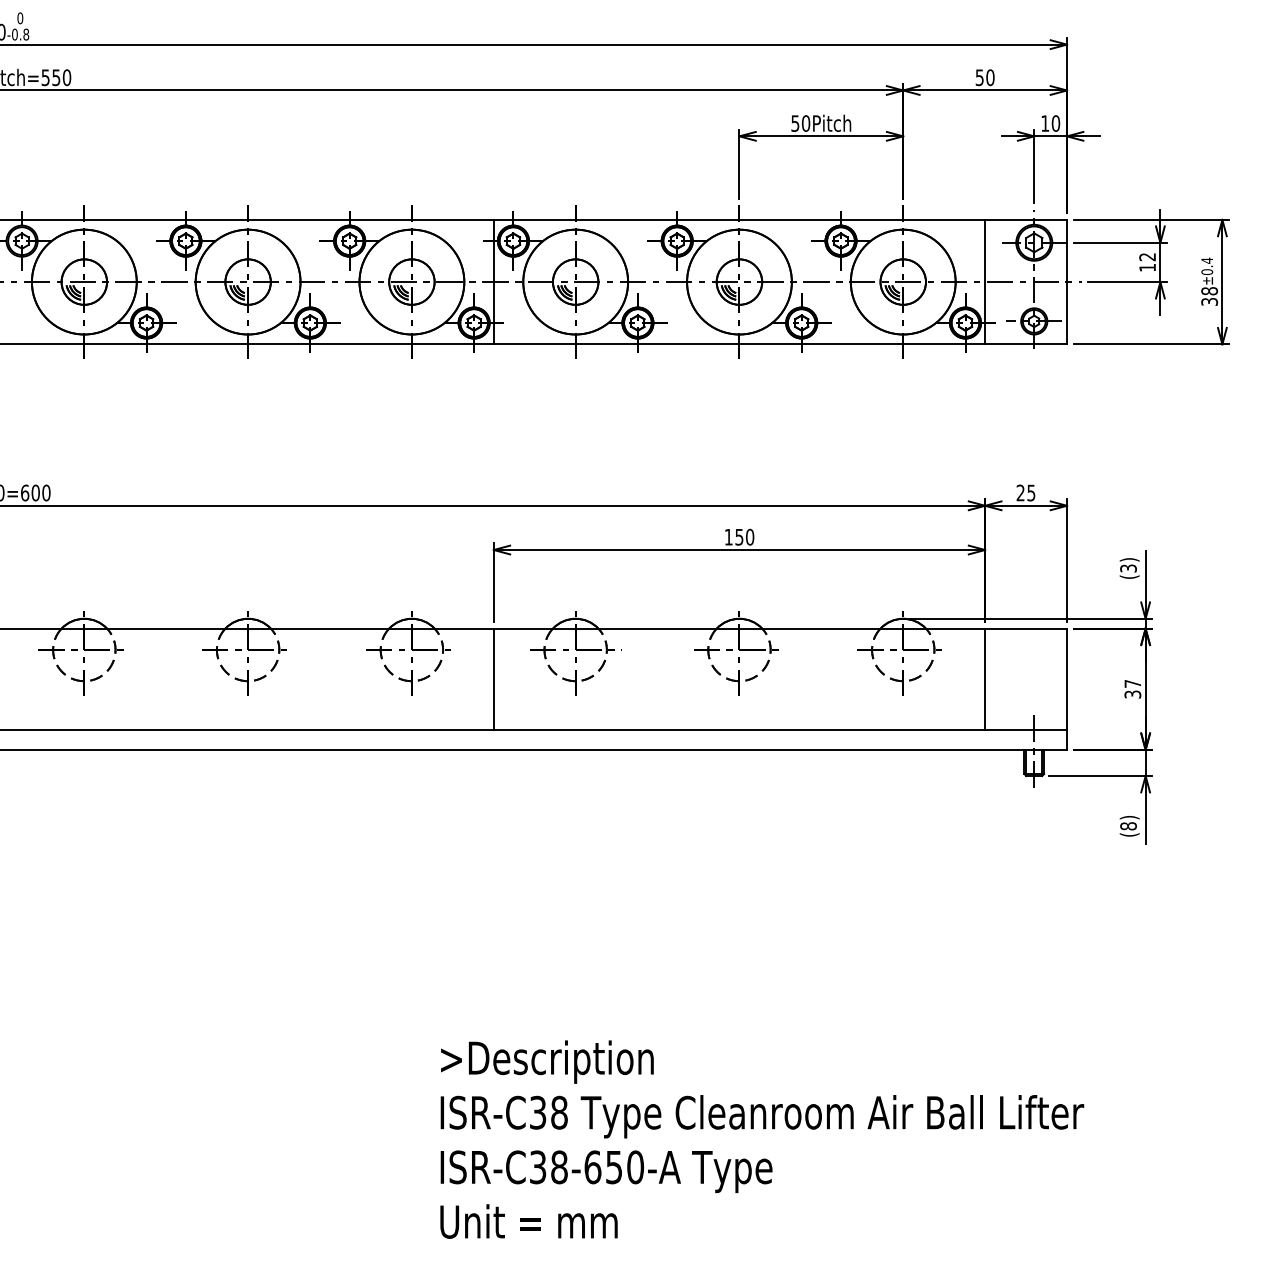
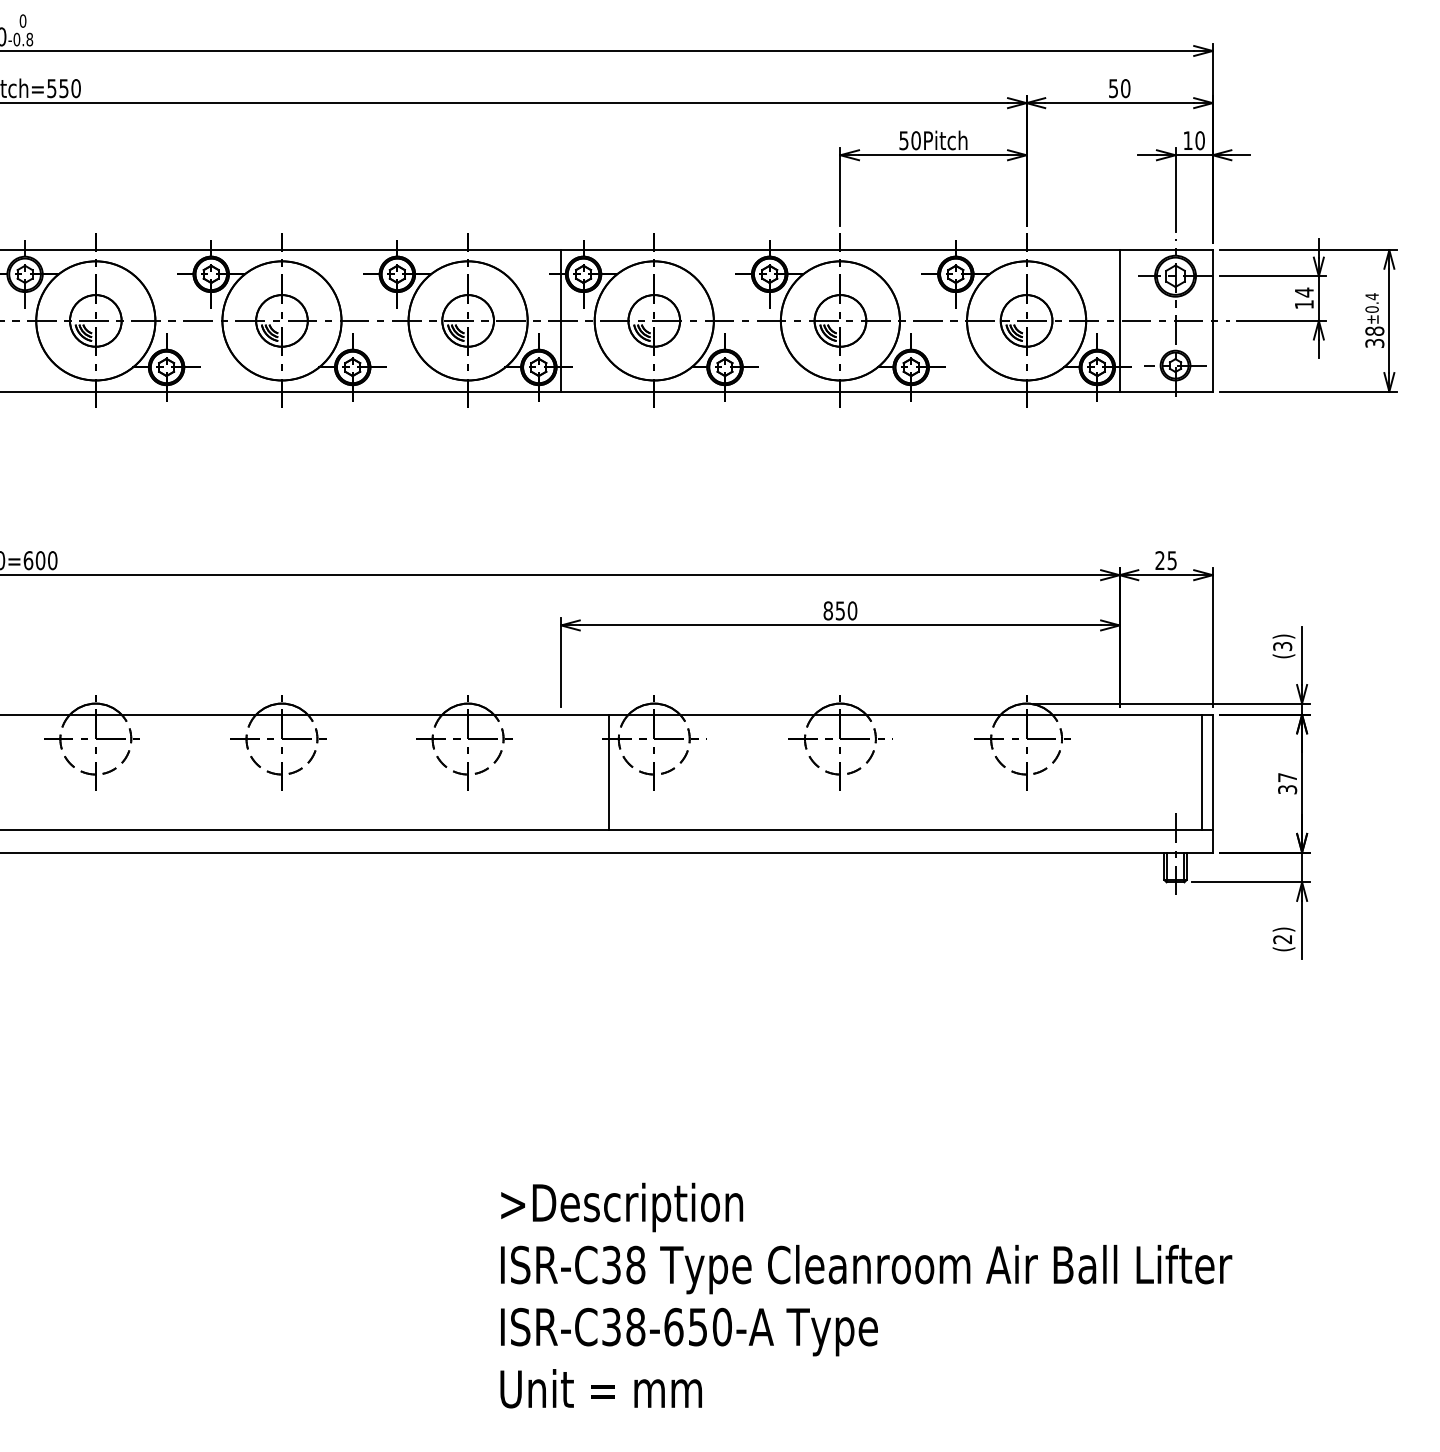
text: (1146, 257) -> (1303, 292), 12 -> 14
text: (728, 536) -> (827, 610), 150 -> 850
line: (494, 679) -> (609, 772), moved
line: (984, 679) -> (1201, 772), moved
text: (1128, 826) -> (1282, 939), (8) -> (2)

